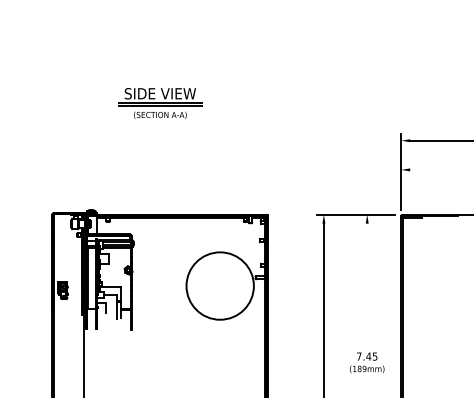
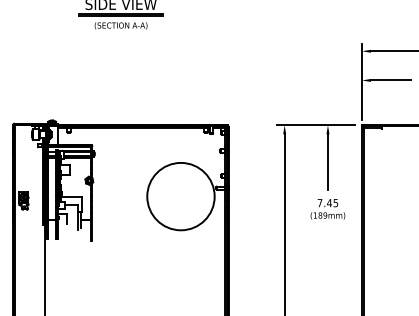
line: (430, 169) -> (391, 80), added
line: (367, 251) -> (328, 162), added
text: (367, 362) -> (328, 209), moved

